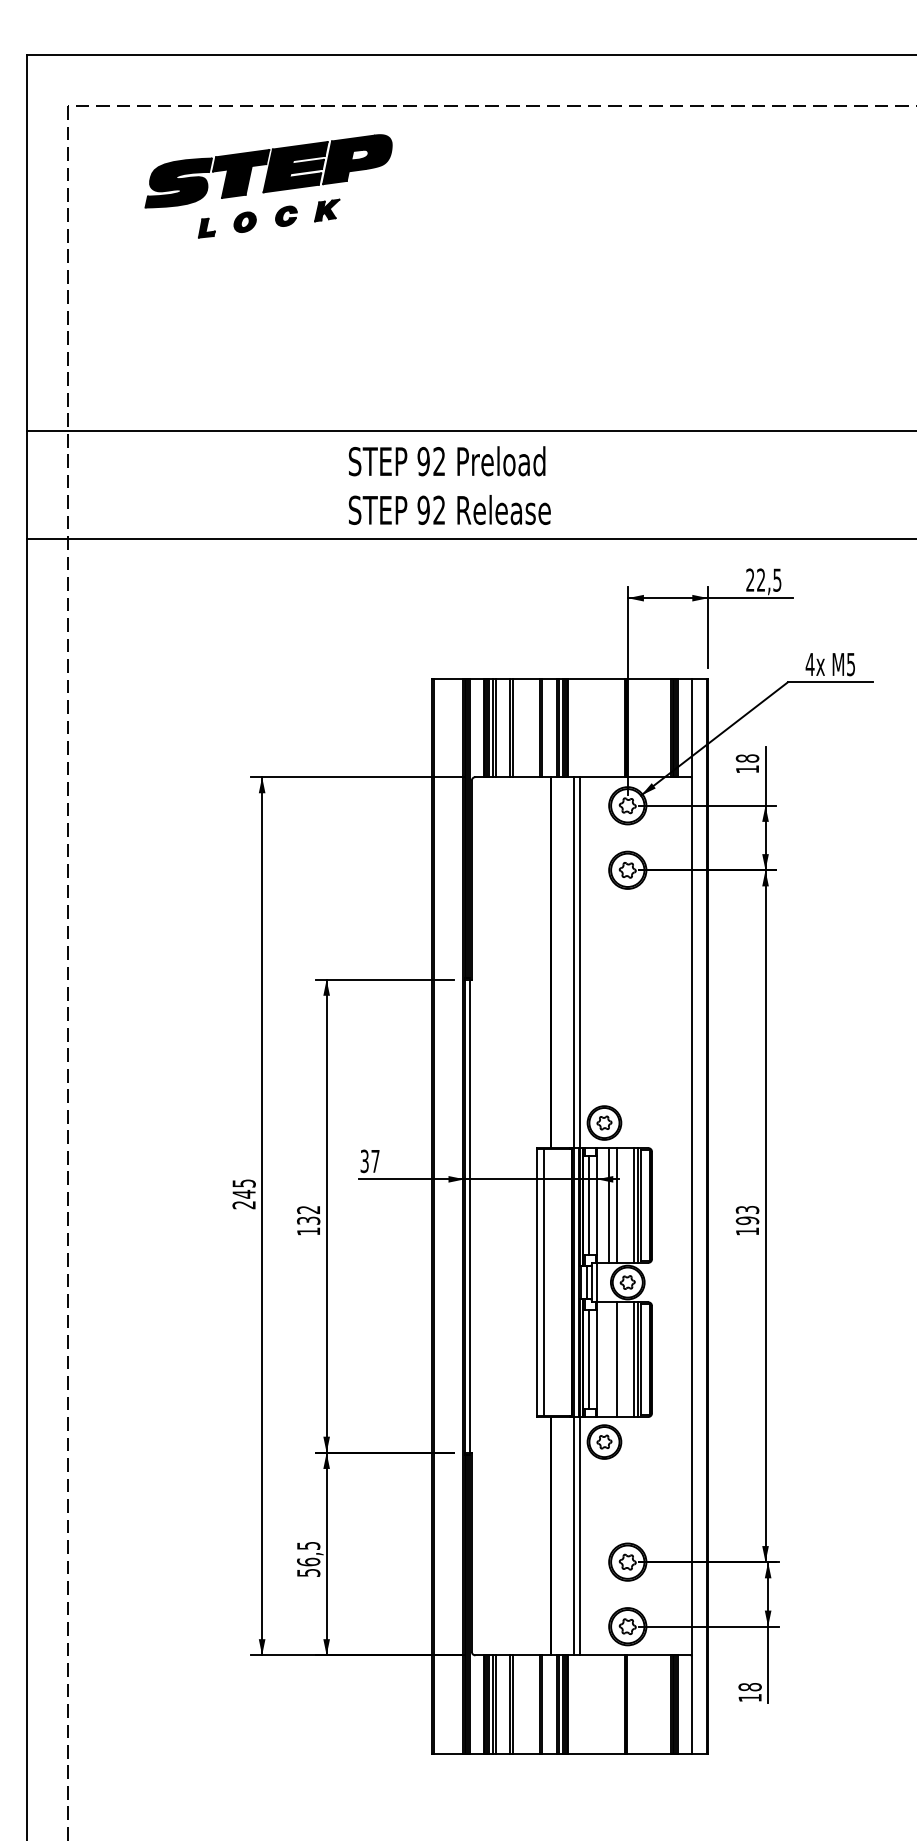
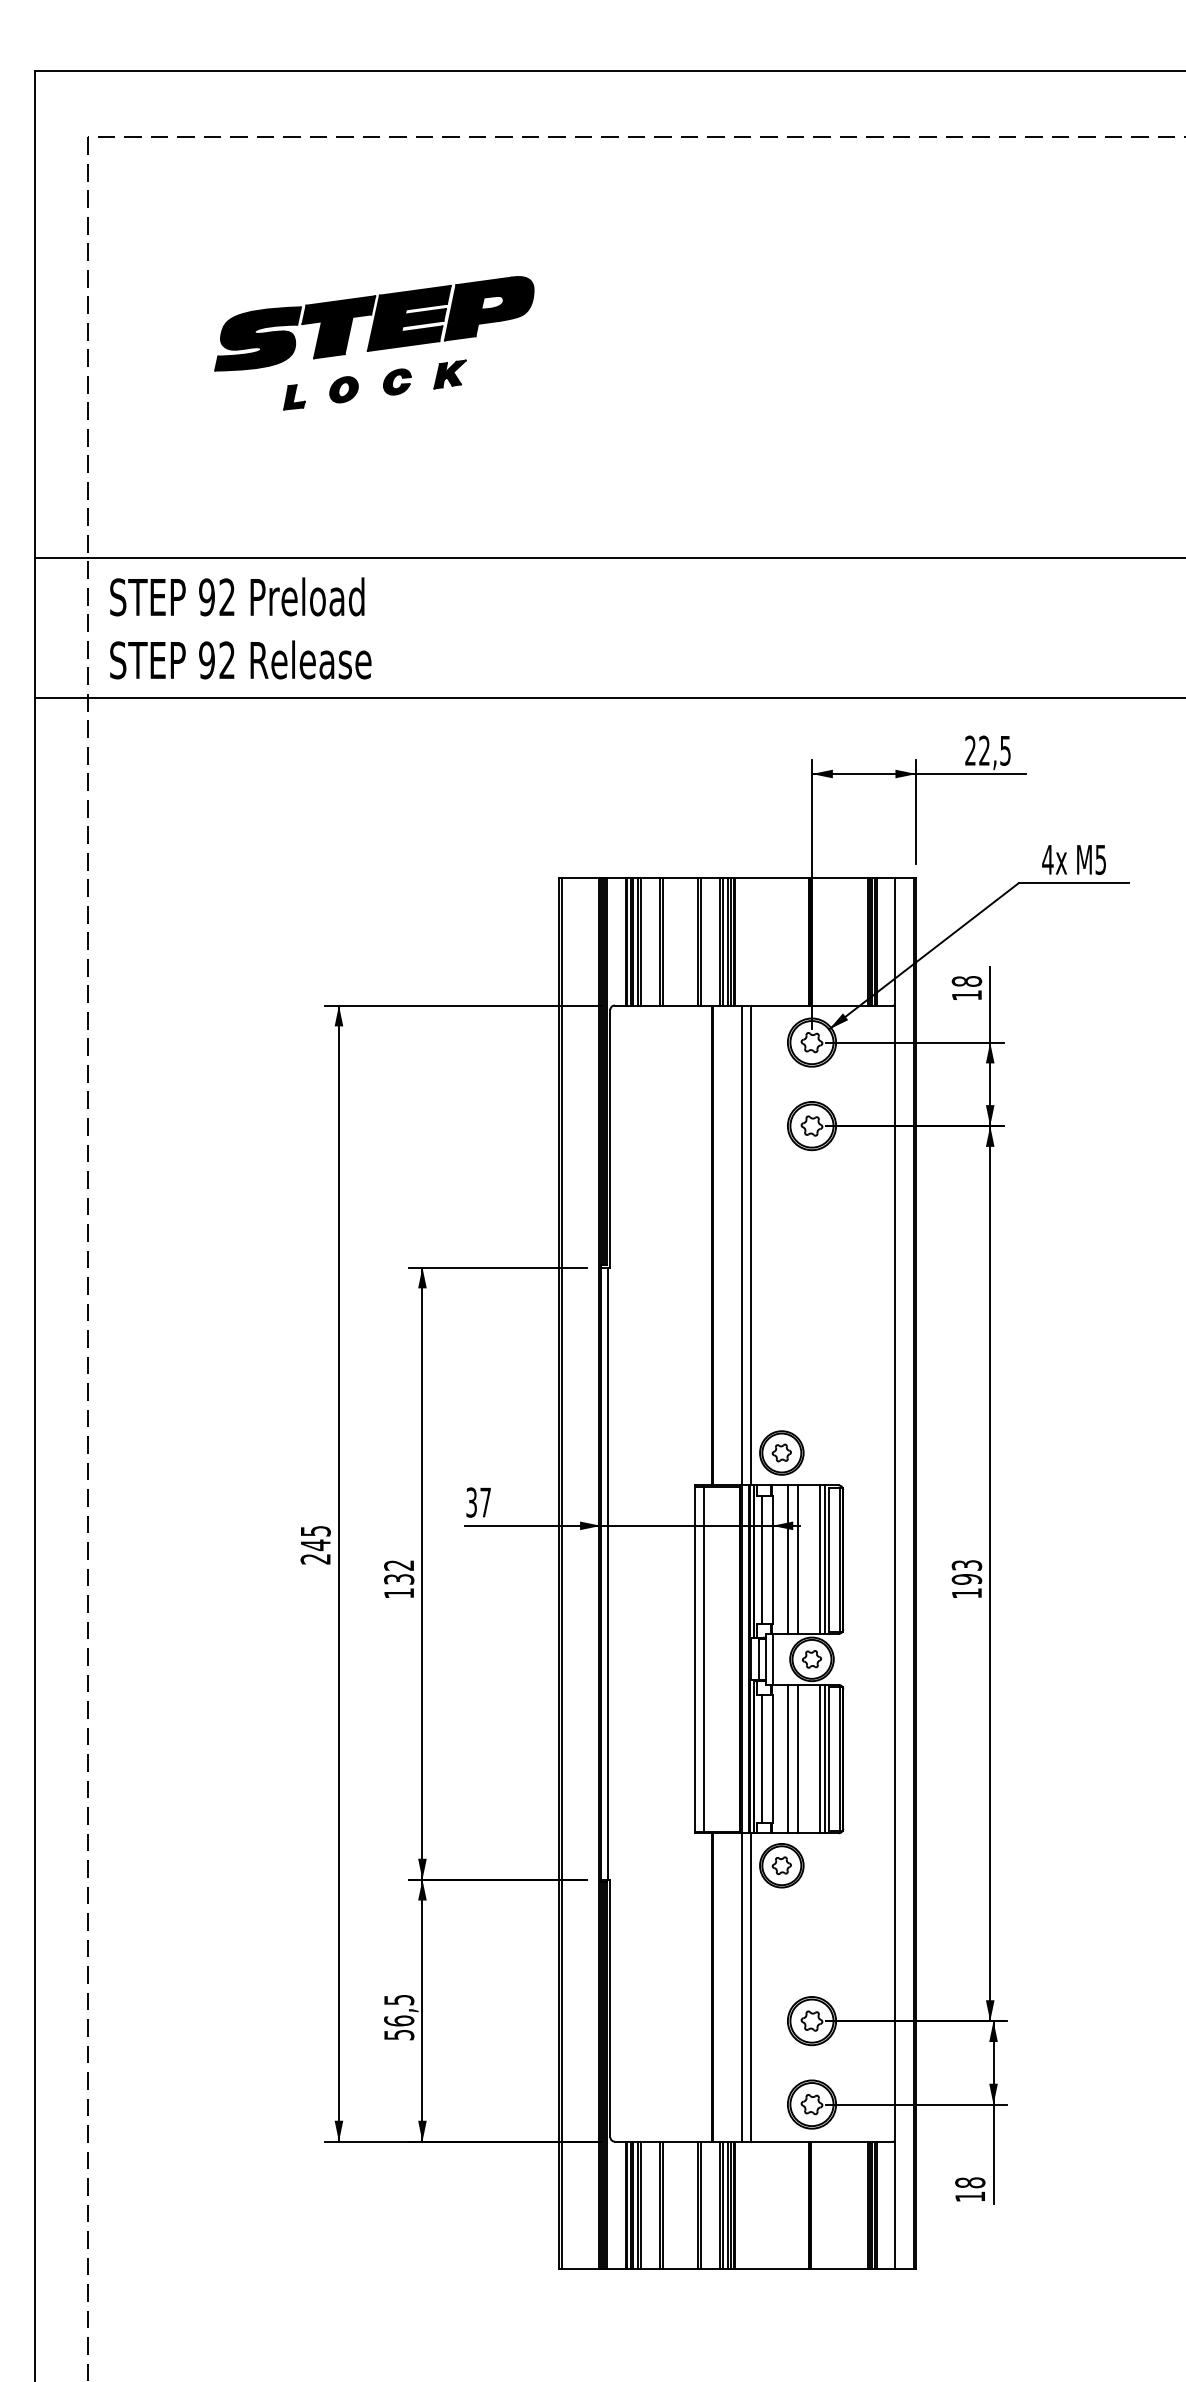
part: (268, 186) -> (374, 343), moved
text: (449, 485) -> (240, 628), moved
line: (609, 1359) -> (788, 1758), added

